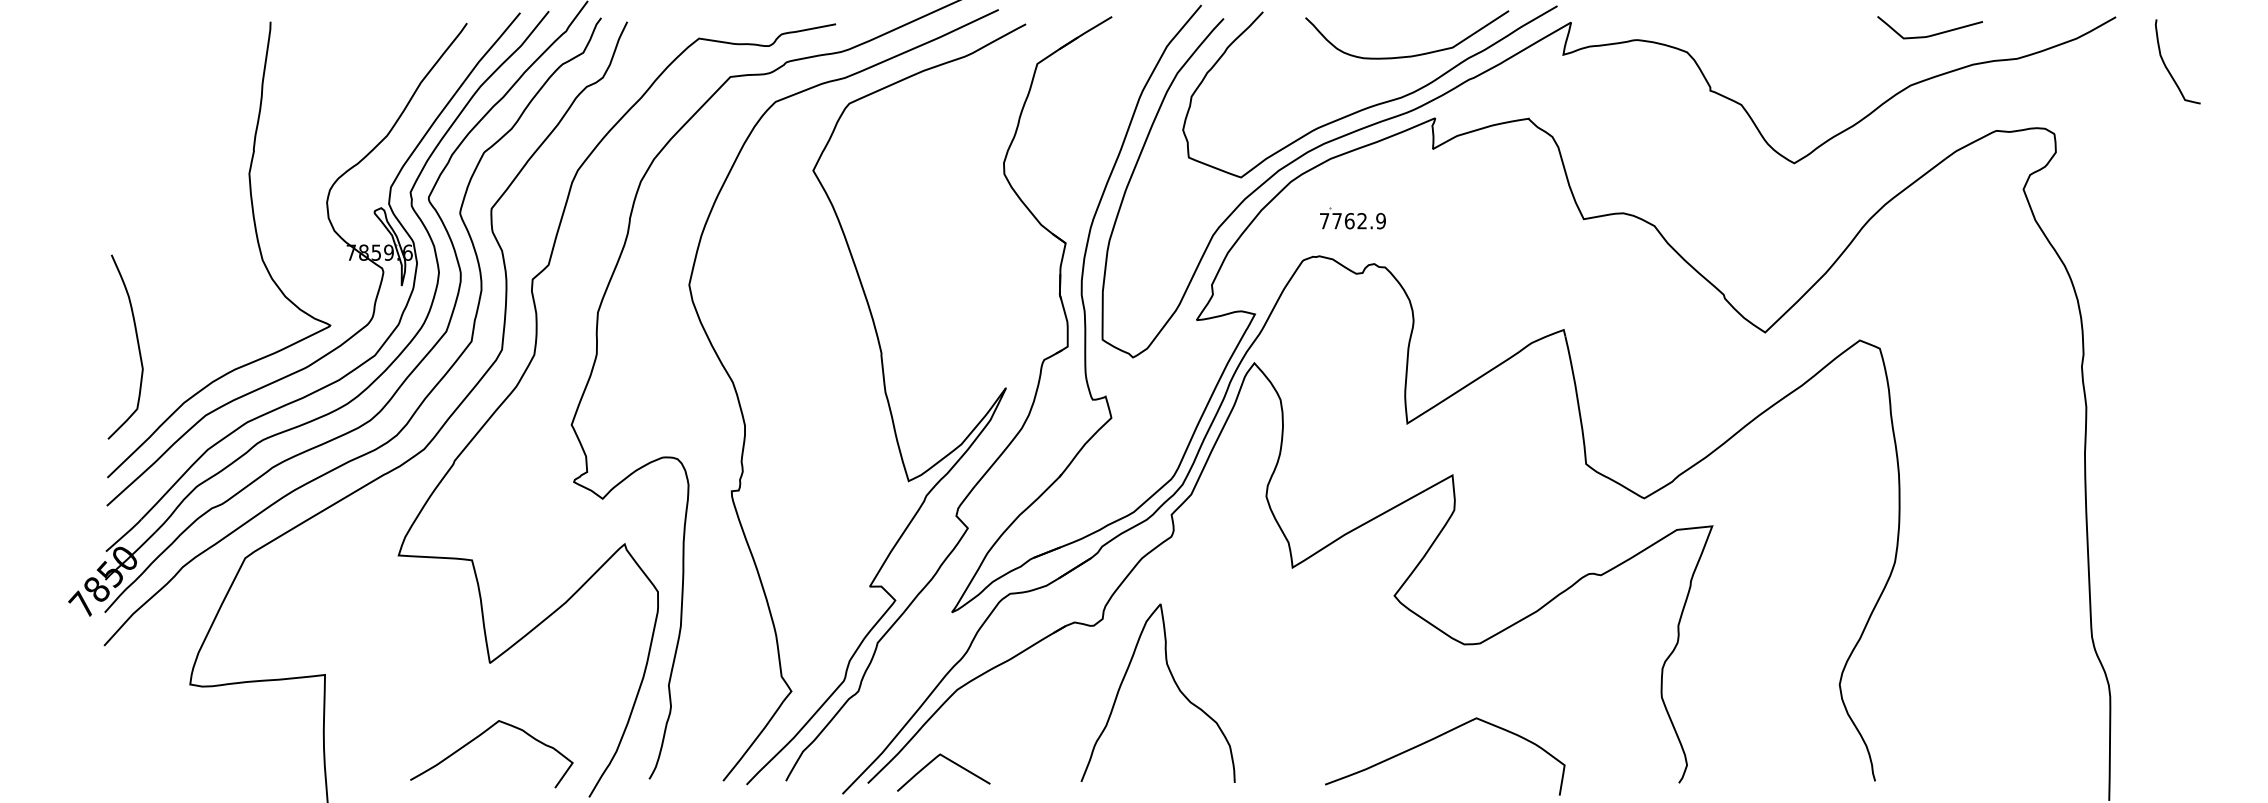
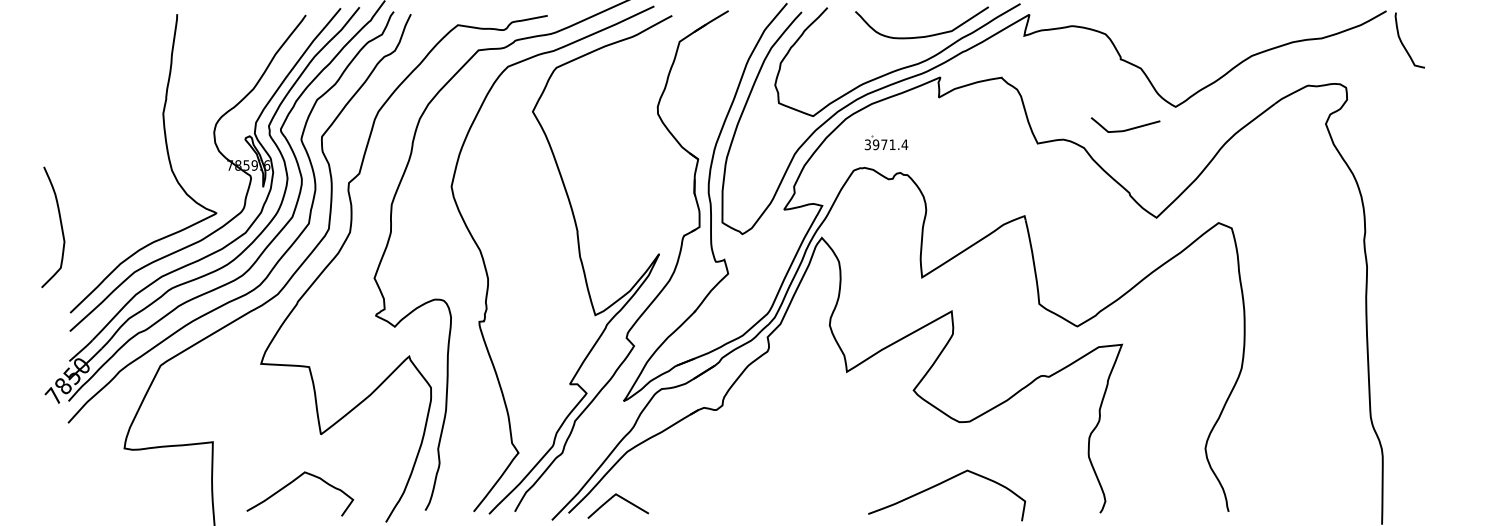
curve: (1934, 32) -> (1128, 128), moved
curve: (2167, 66) -> (1403, 43), moved
text: (1352, 220) -> (886, 144), 7762.9 -> 3971.4
curve: (136, 345) -> (60, 226), moved
curve: (1174, 684) -> (769, 448), removed
curve: (481, 736) -> (293, 482), moved

